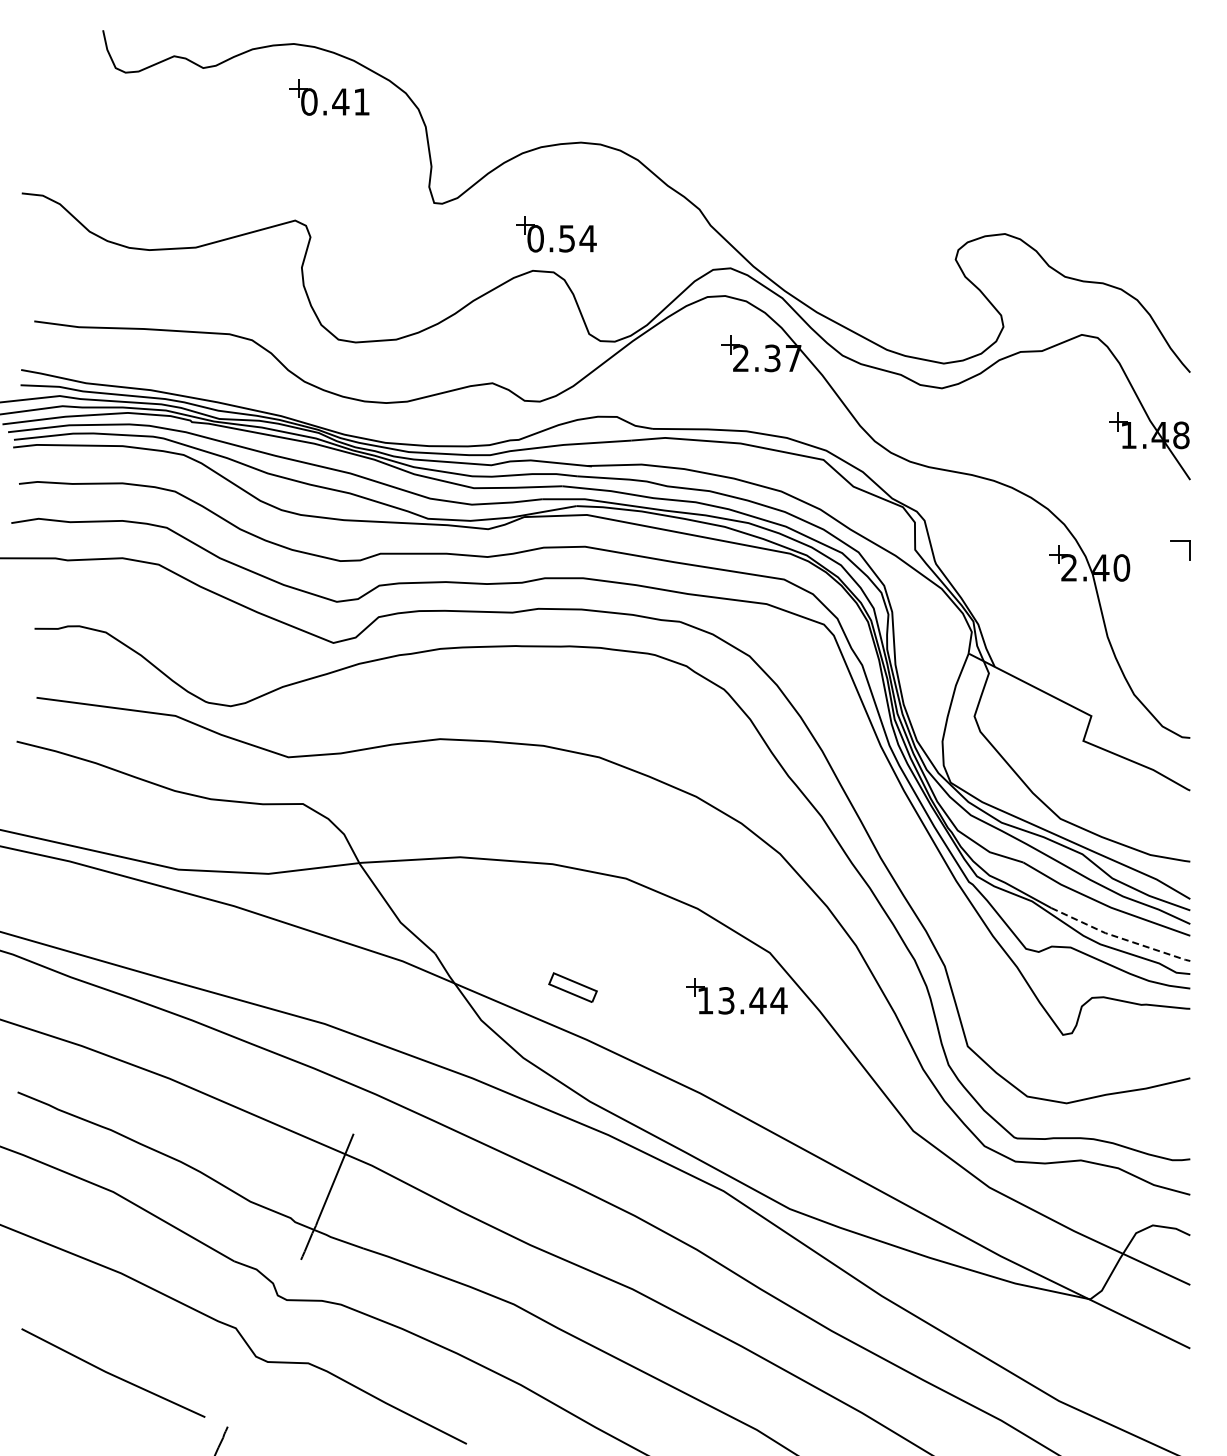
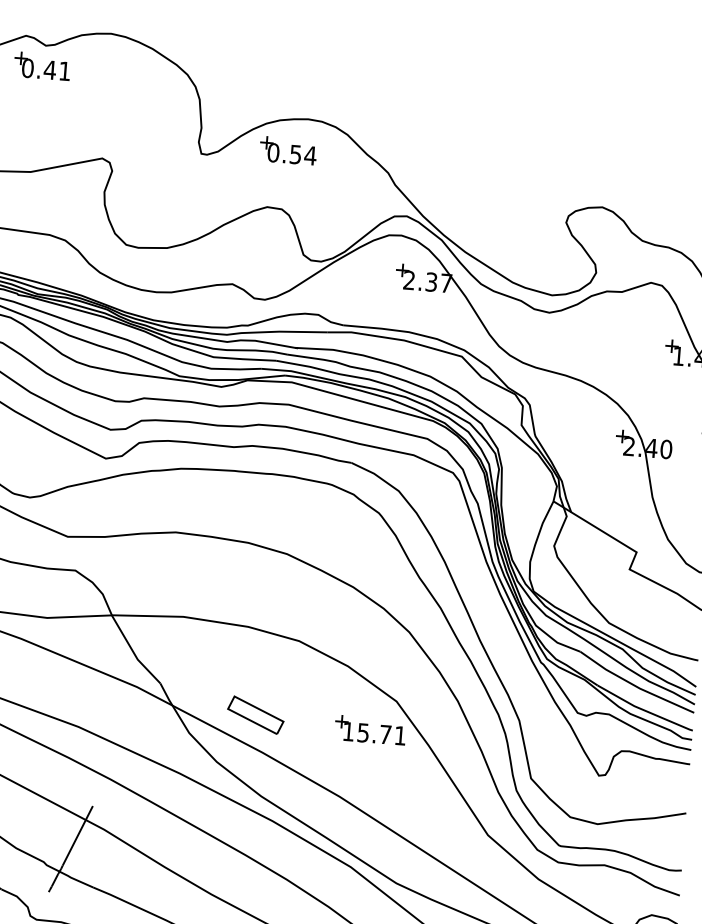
part: (335, 99) -> (46, 68), moved
part: (556, 234) -> (288, 151), moved
line: (1120, 938) -> (644, 710), dashed -> solid
part: (572, 987) -> (255, 715), size x1.67
text: (753, 1000) -> (382, 734), 13.44 -> 15.71

